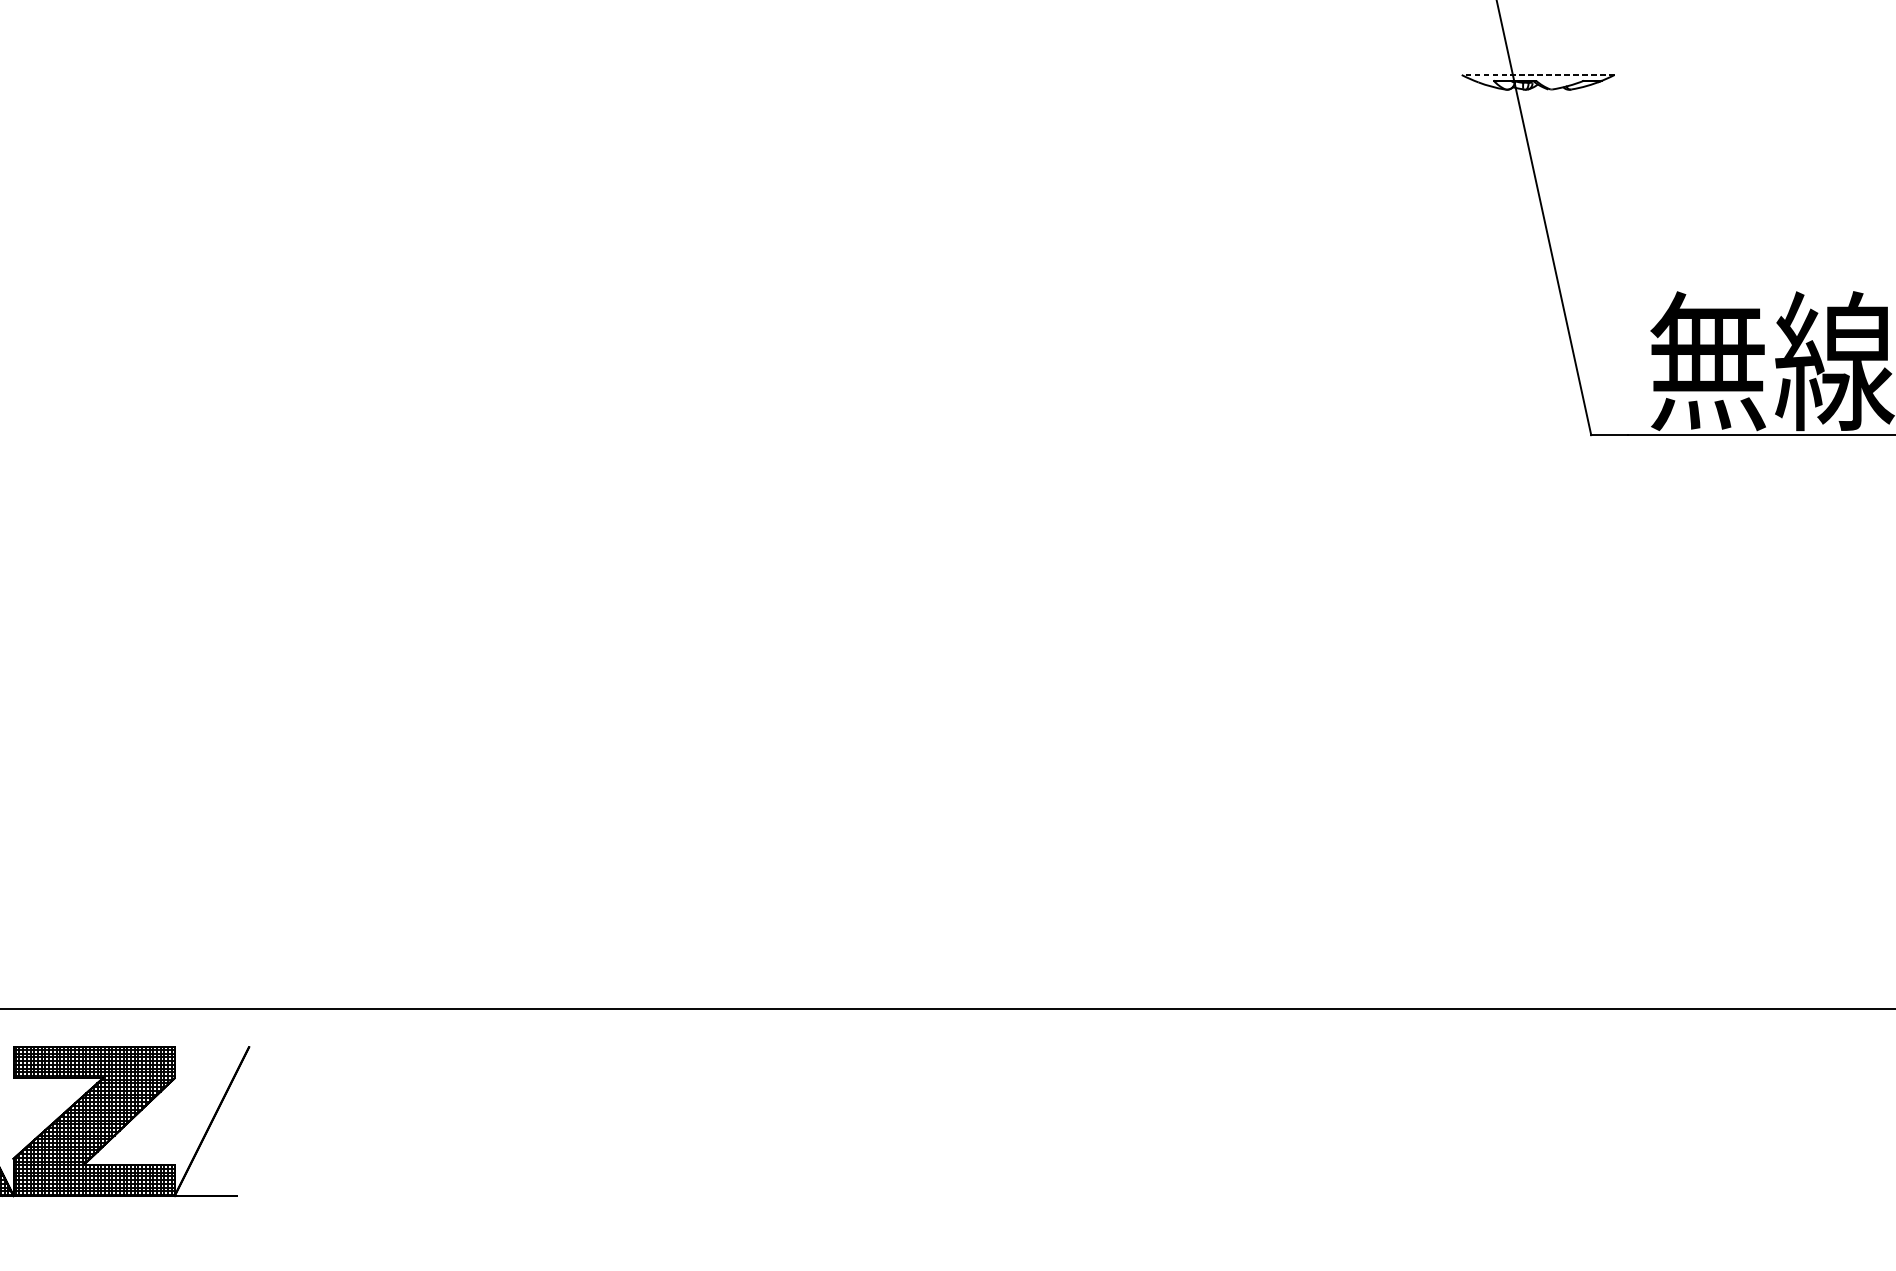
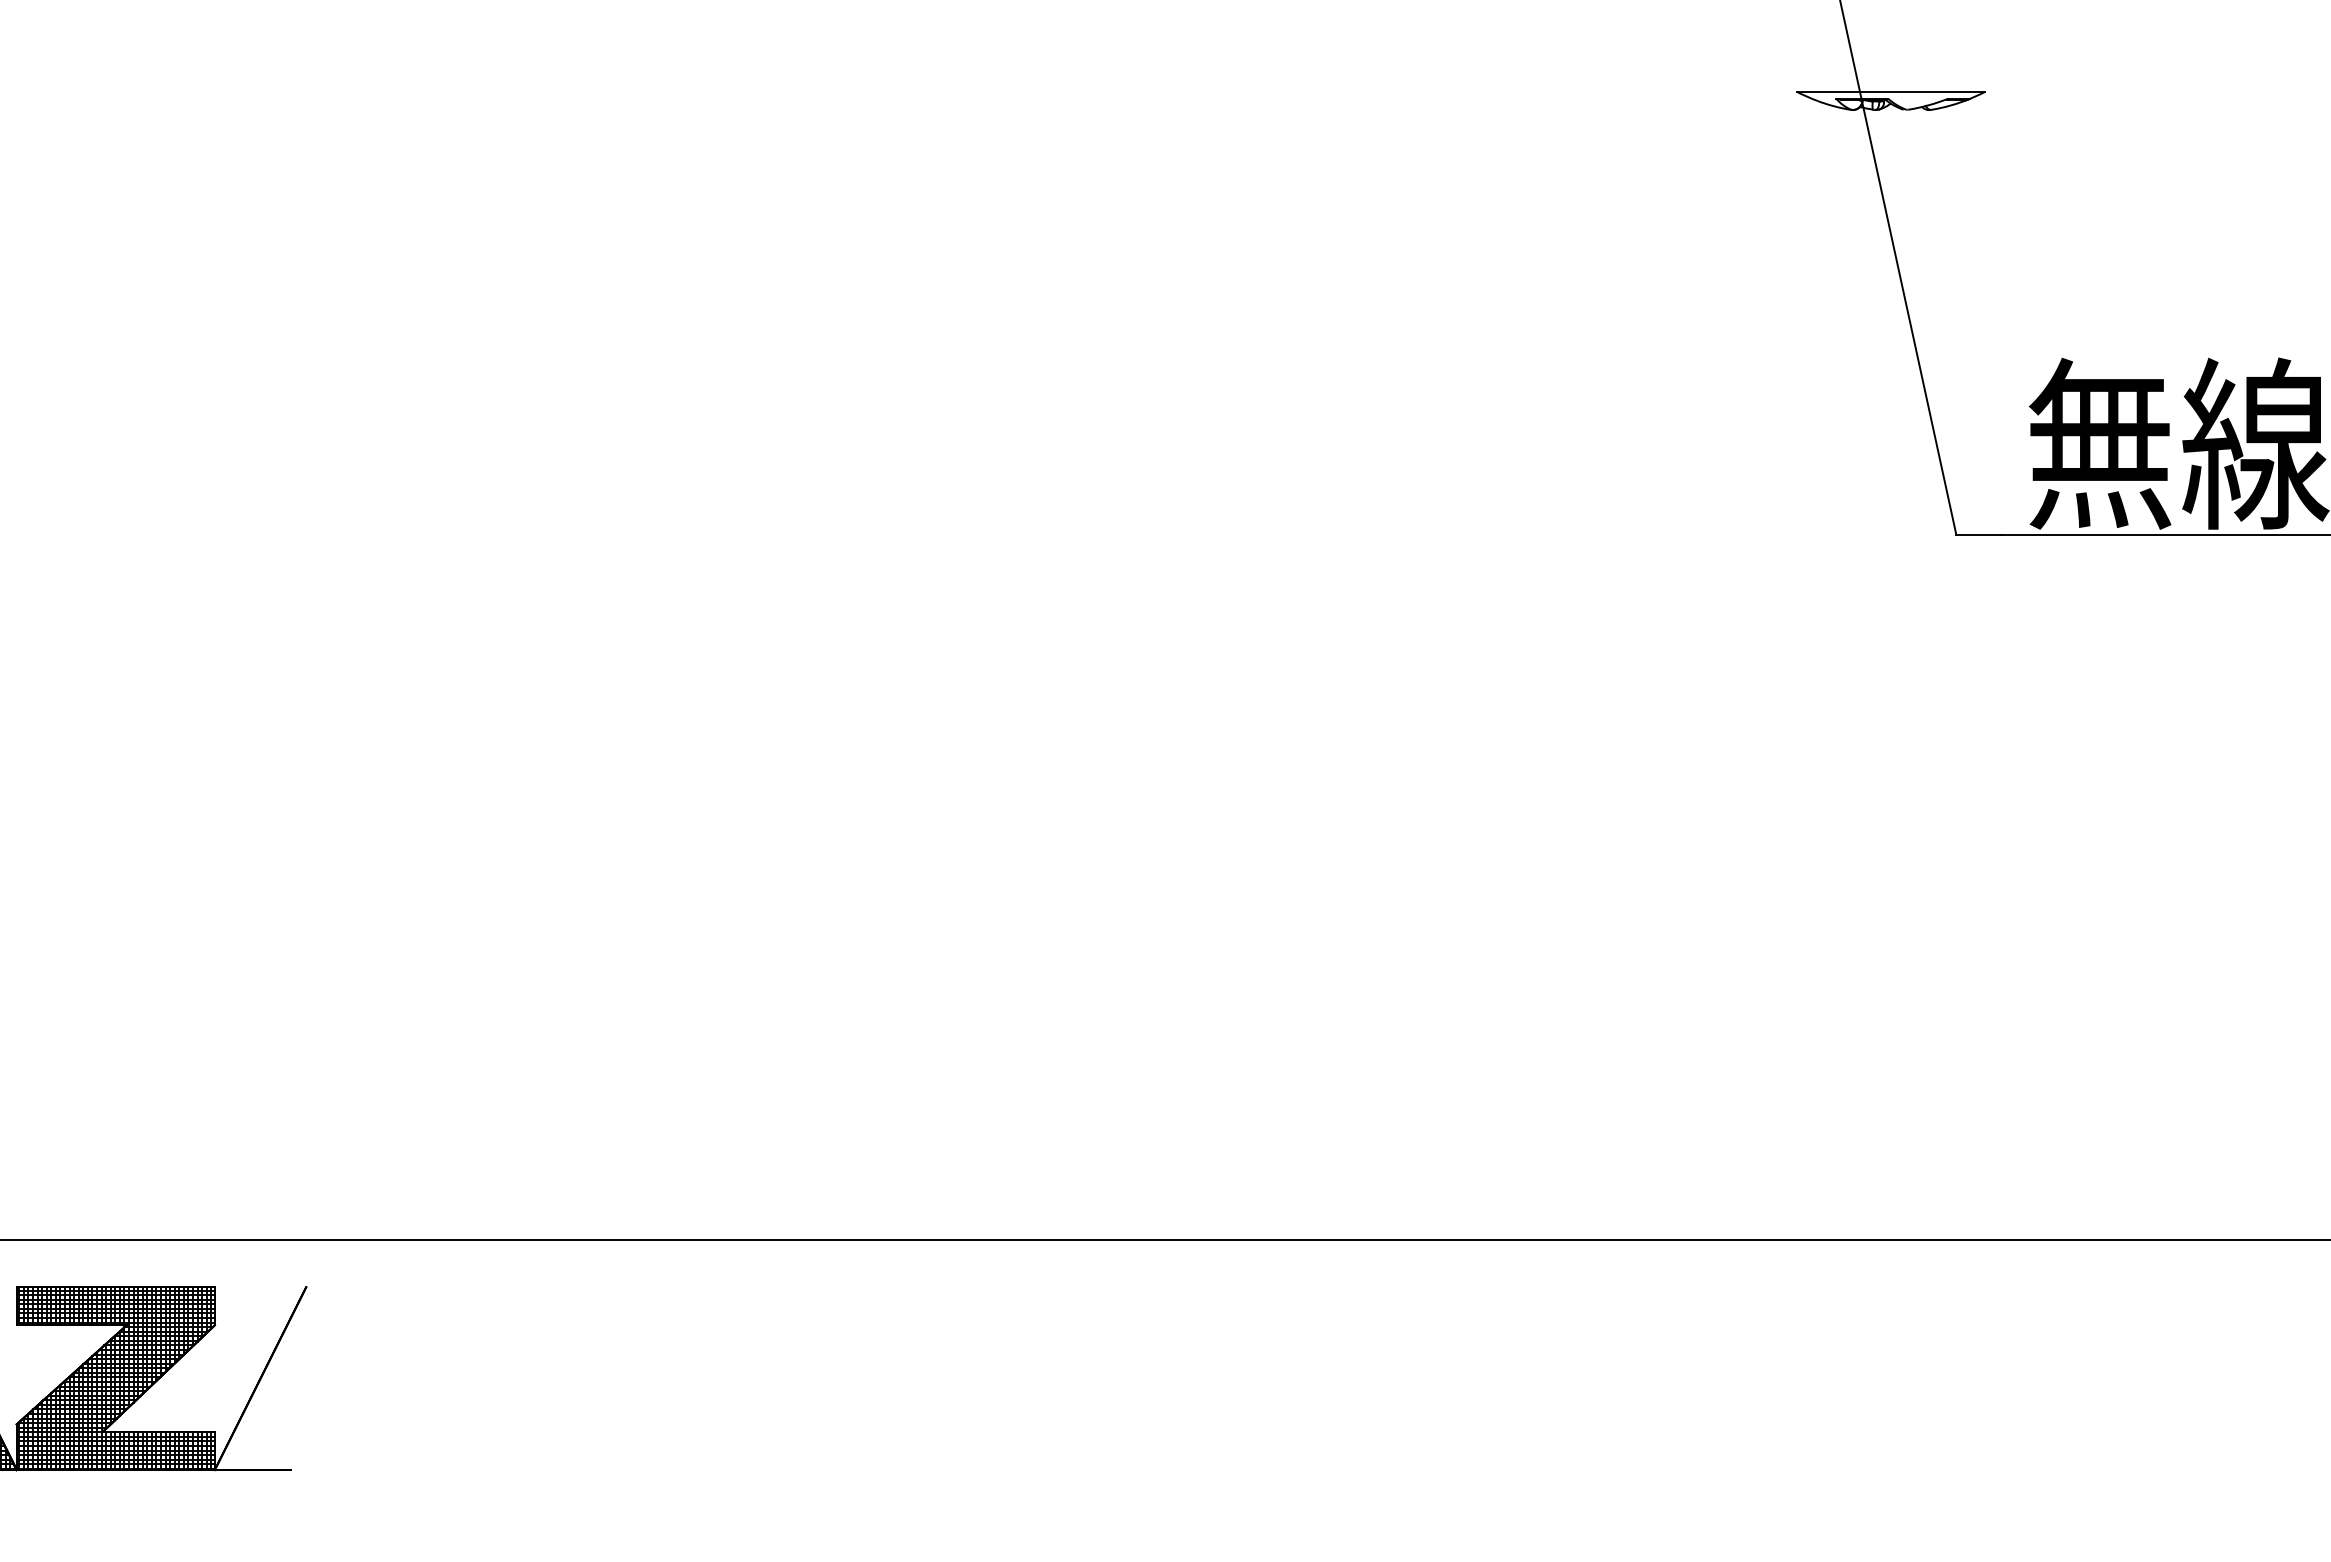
line: (1538, 74) -> (1891, 91), dashed -> solid

